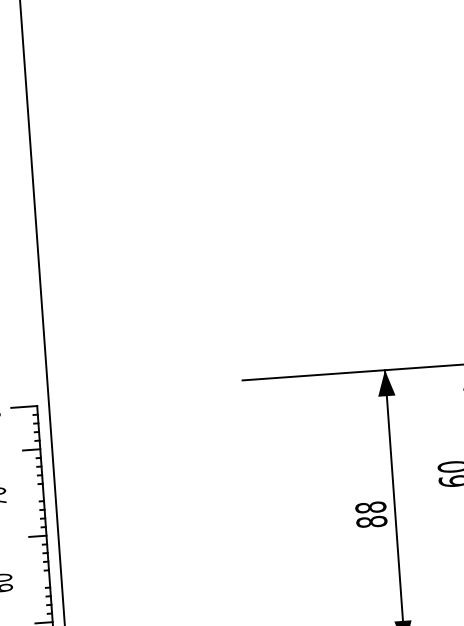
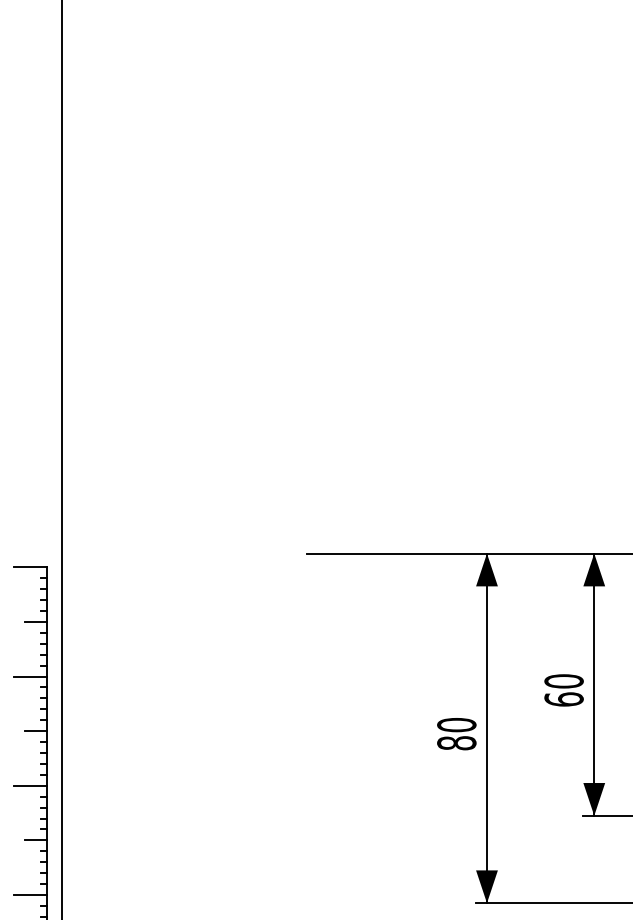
line: (29, 493) -> (29, 676), added
text: (370, 507) -> (456, 725), 88 -> 80
line: (36, 579) -> (29, 785), added

